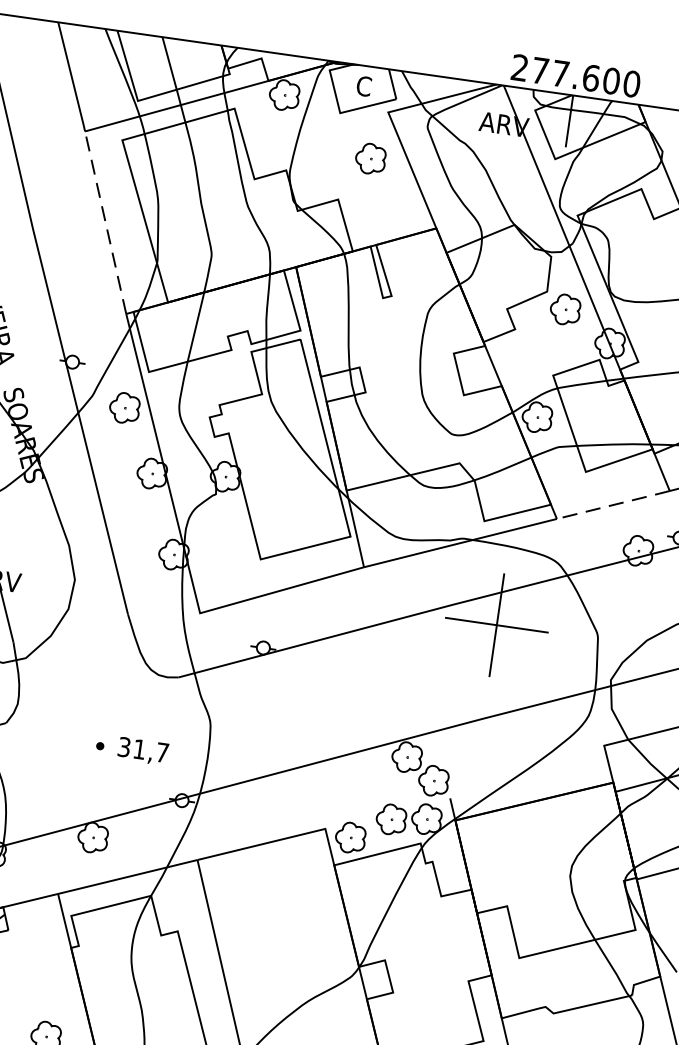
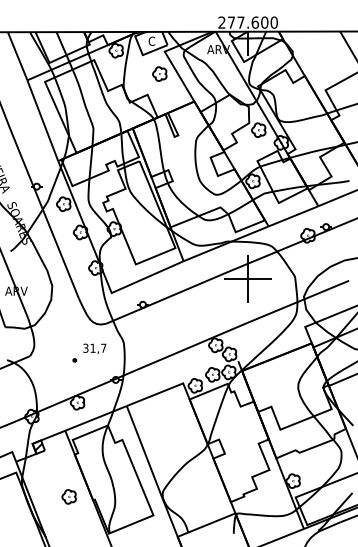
line: (105, 222) -> (42, 120), dashed -> solid
line: (615, 505) -> (294, 216), dashed -> solid
text: (142, 750) -> (94, 348), moved

